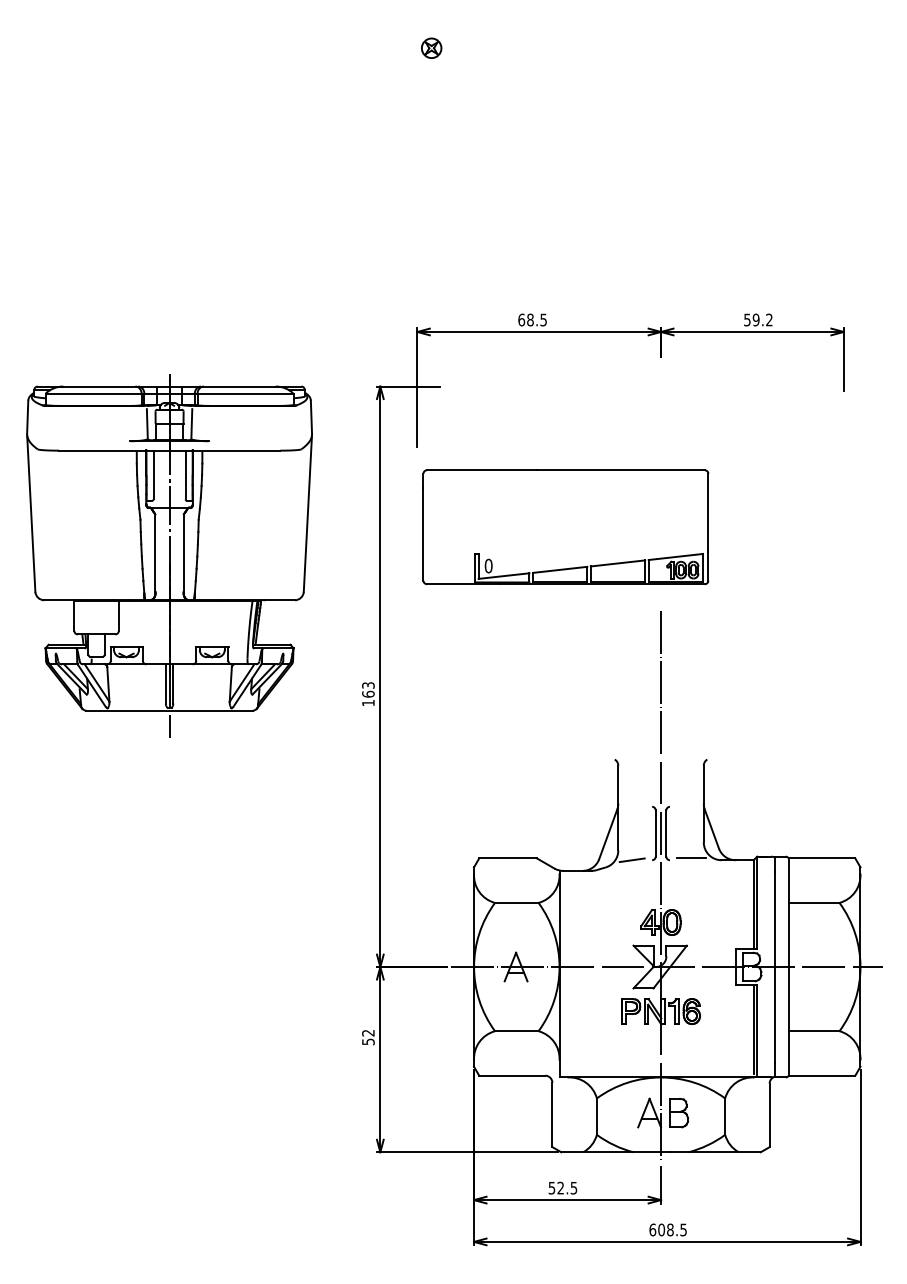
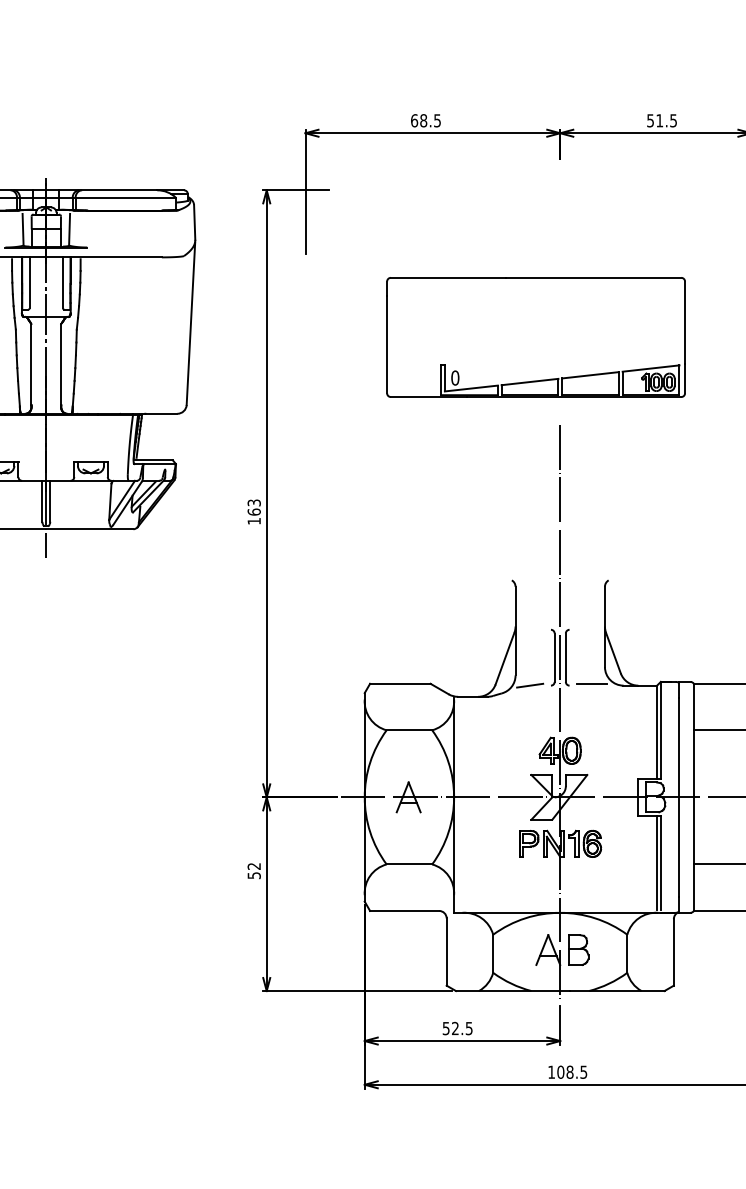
text: (762, 319) -> (666, 120), 59.2 -> 51.5
part: (565, 527) -> (535, 337), moved
text: (652, 1229) -> (551, 1071), 608.5 -> 108.5

